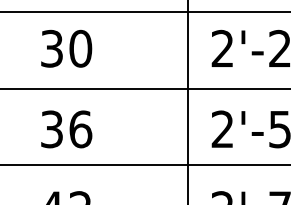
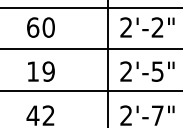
text: (52, 48) -> (33, 27), 30 -> 60
text: (67, 129) -> (41, 71), 36 -> 19

